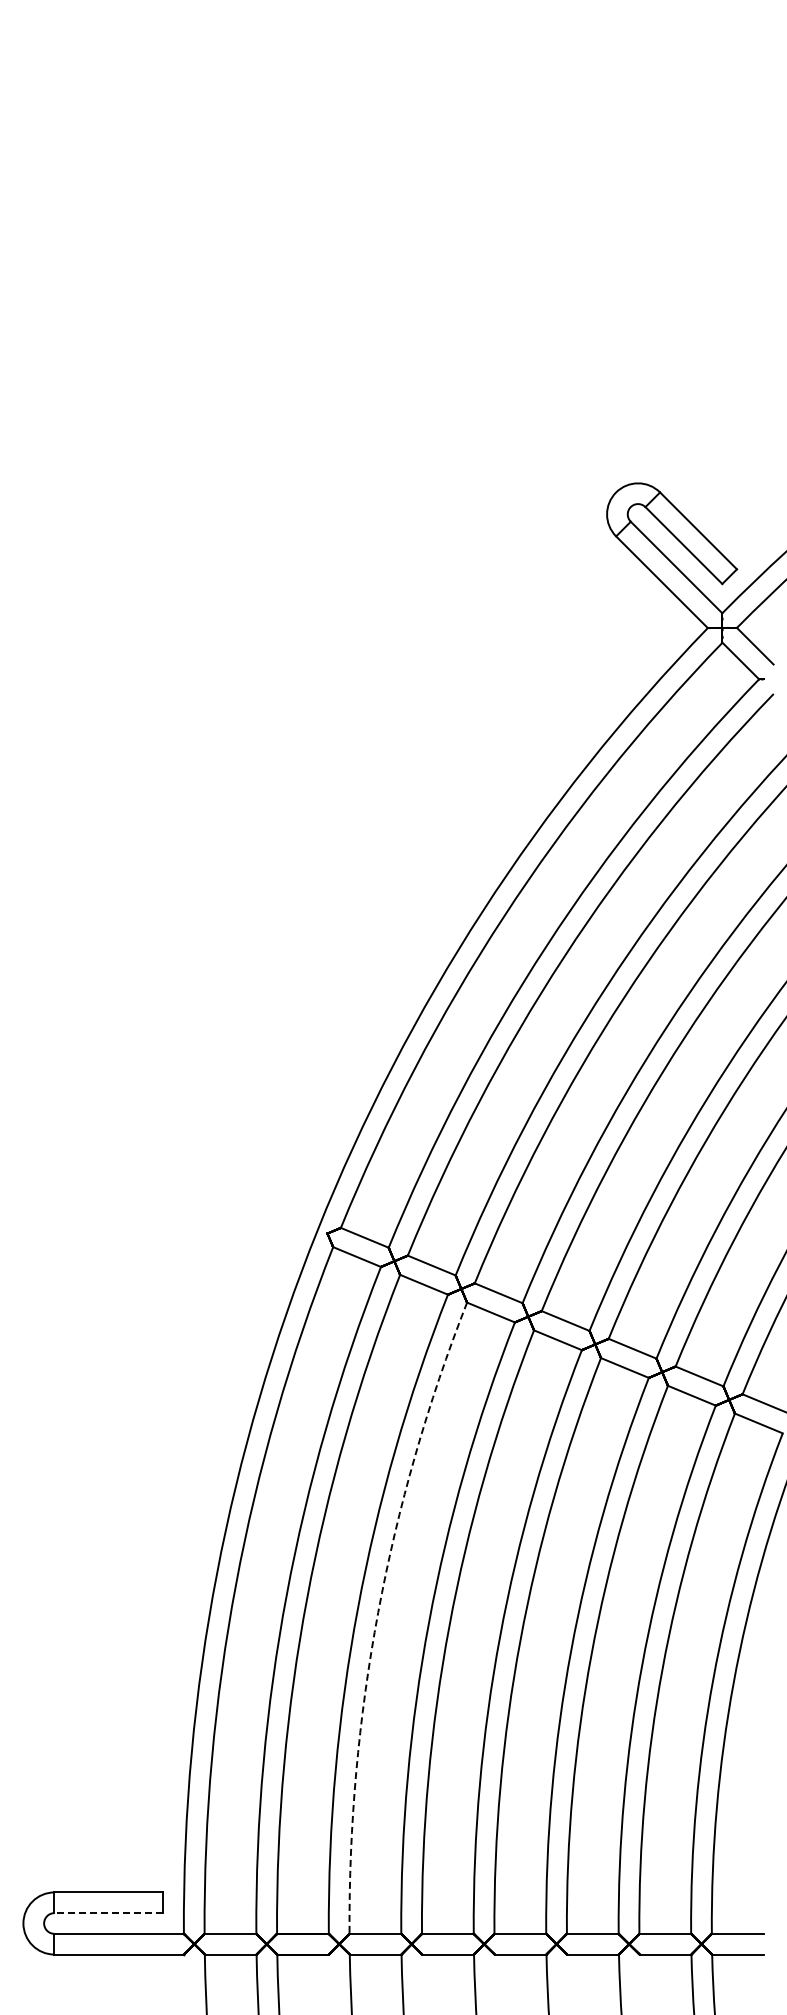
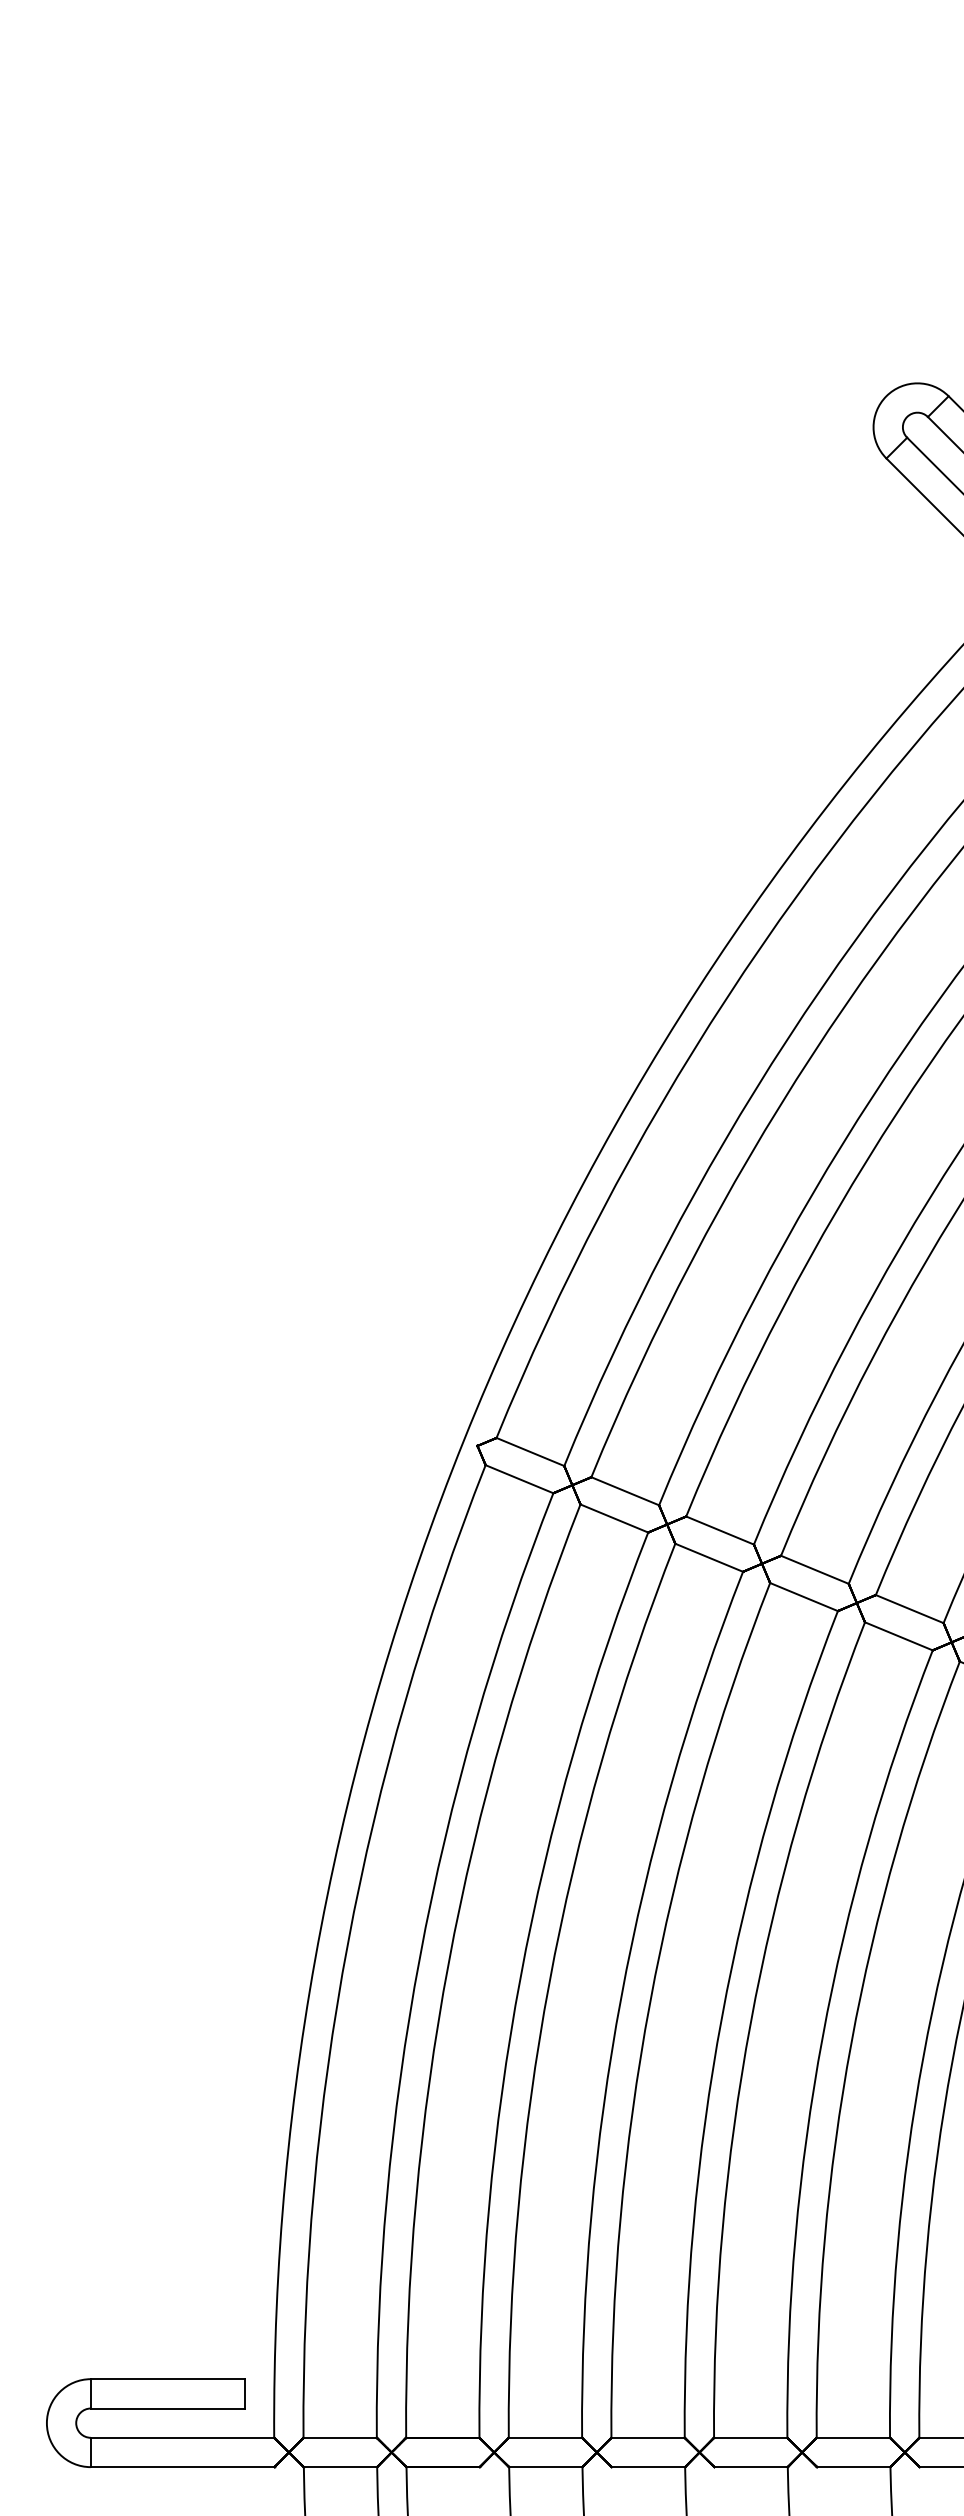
arc: (378, 1612) -> (549, 1982), dashed -> solid
line: (108, 1913) -> (167, 2409), dashed -> solid

